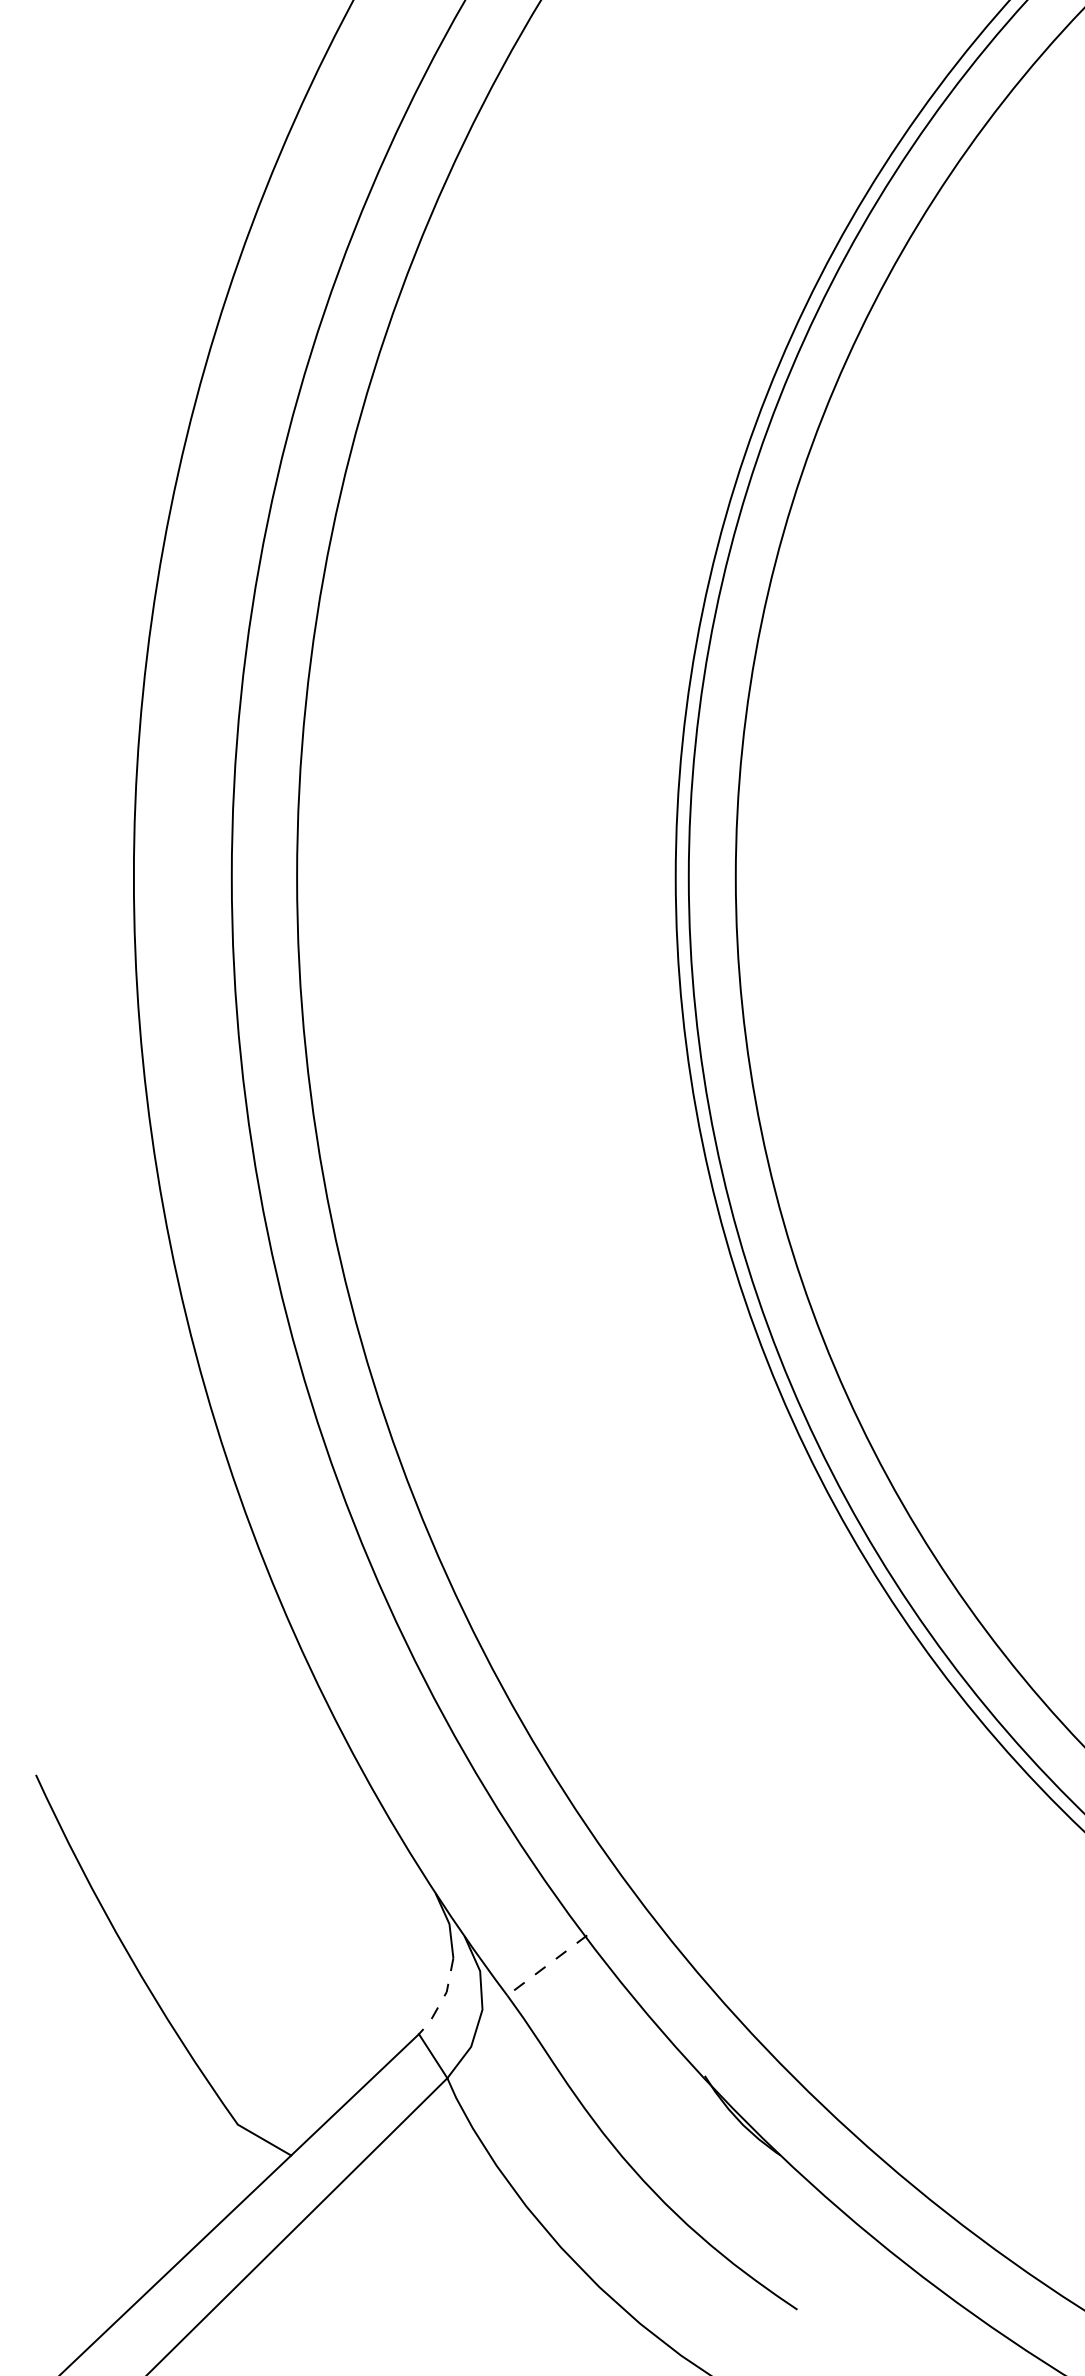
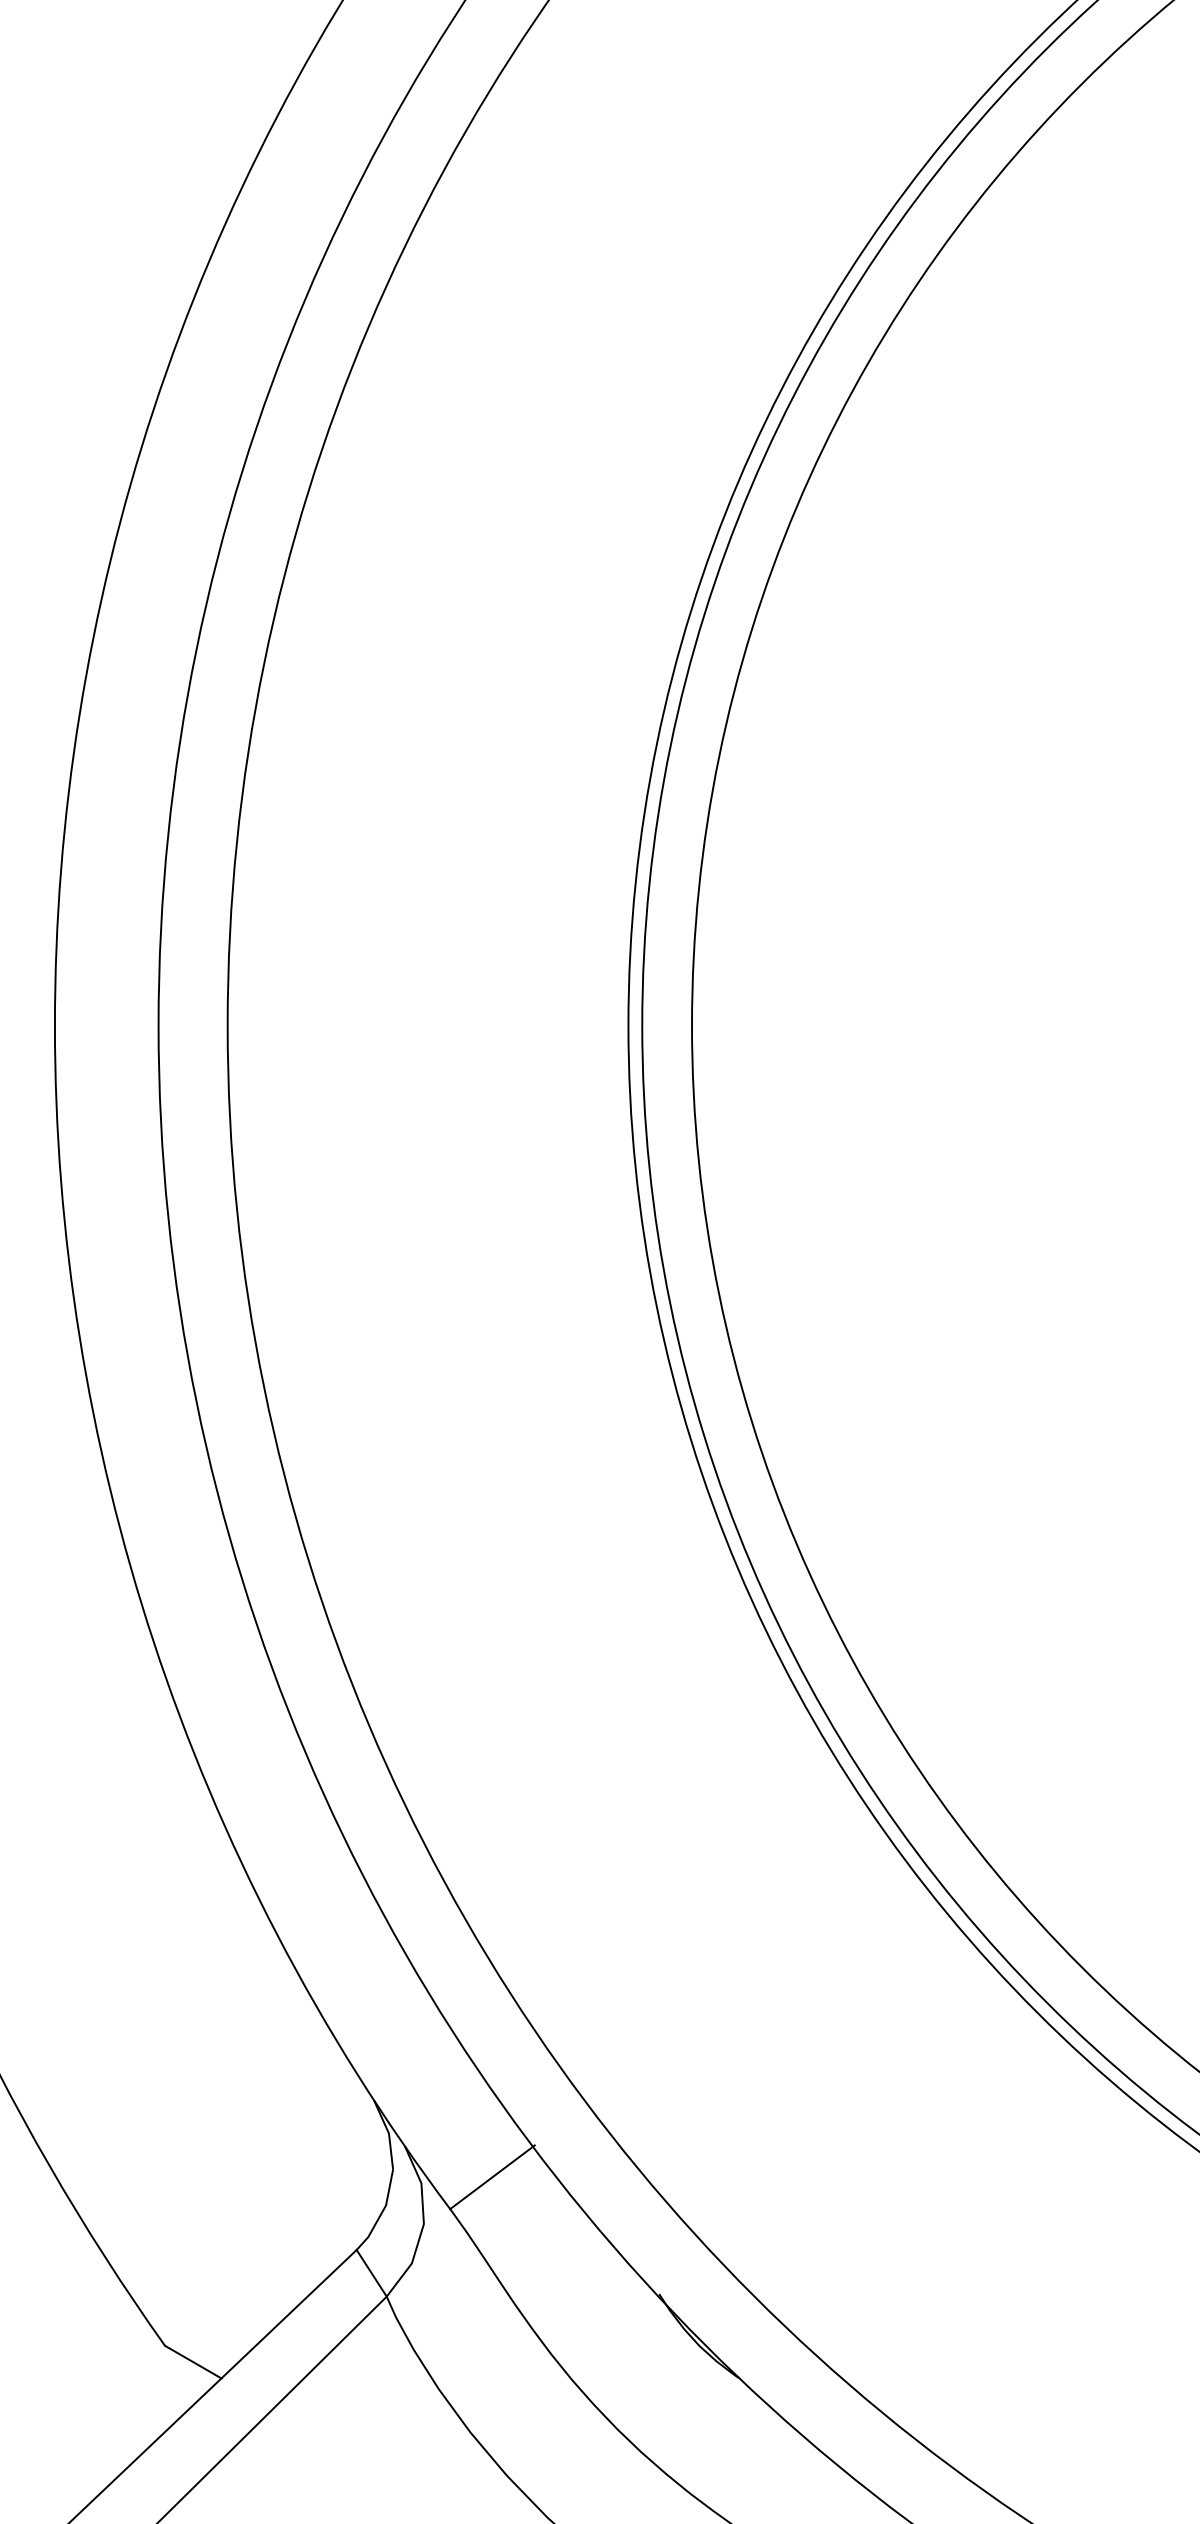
line: (547, 1965) -> (492, 2177), dashed -> solid
line: (442, 1999) -> (381, 2213), dashed -> solid

